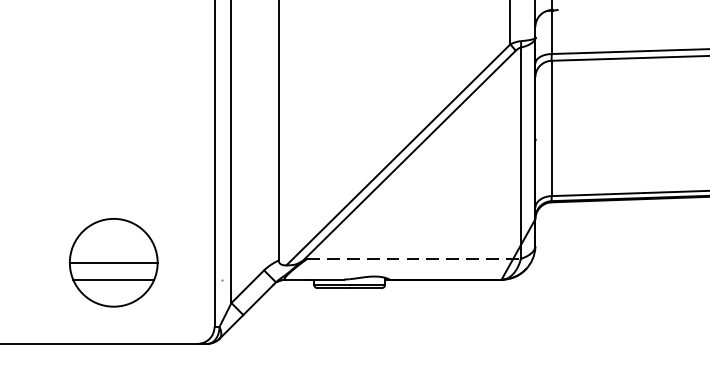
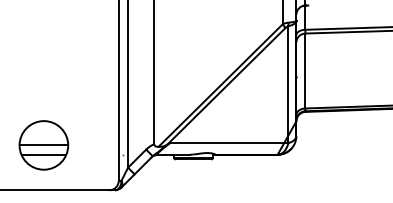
line: (414, 259) -> (229, 143), dashed -> solid
part: (113, 262) -> (43, 145), moved

